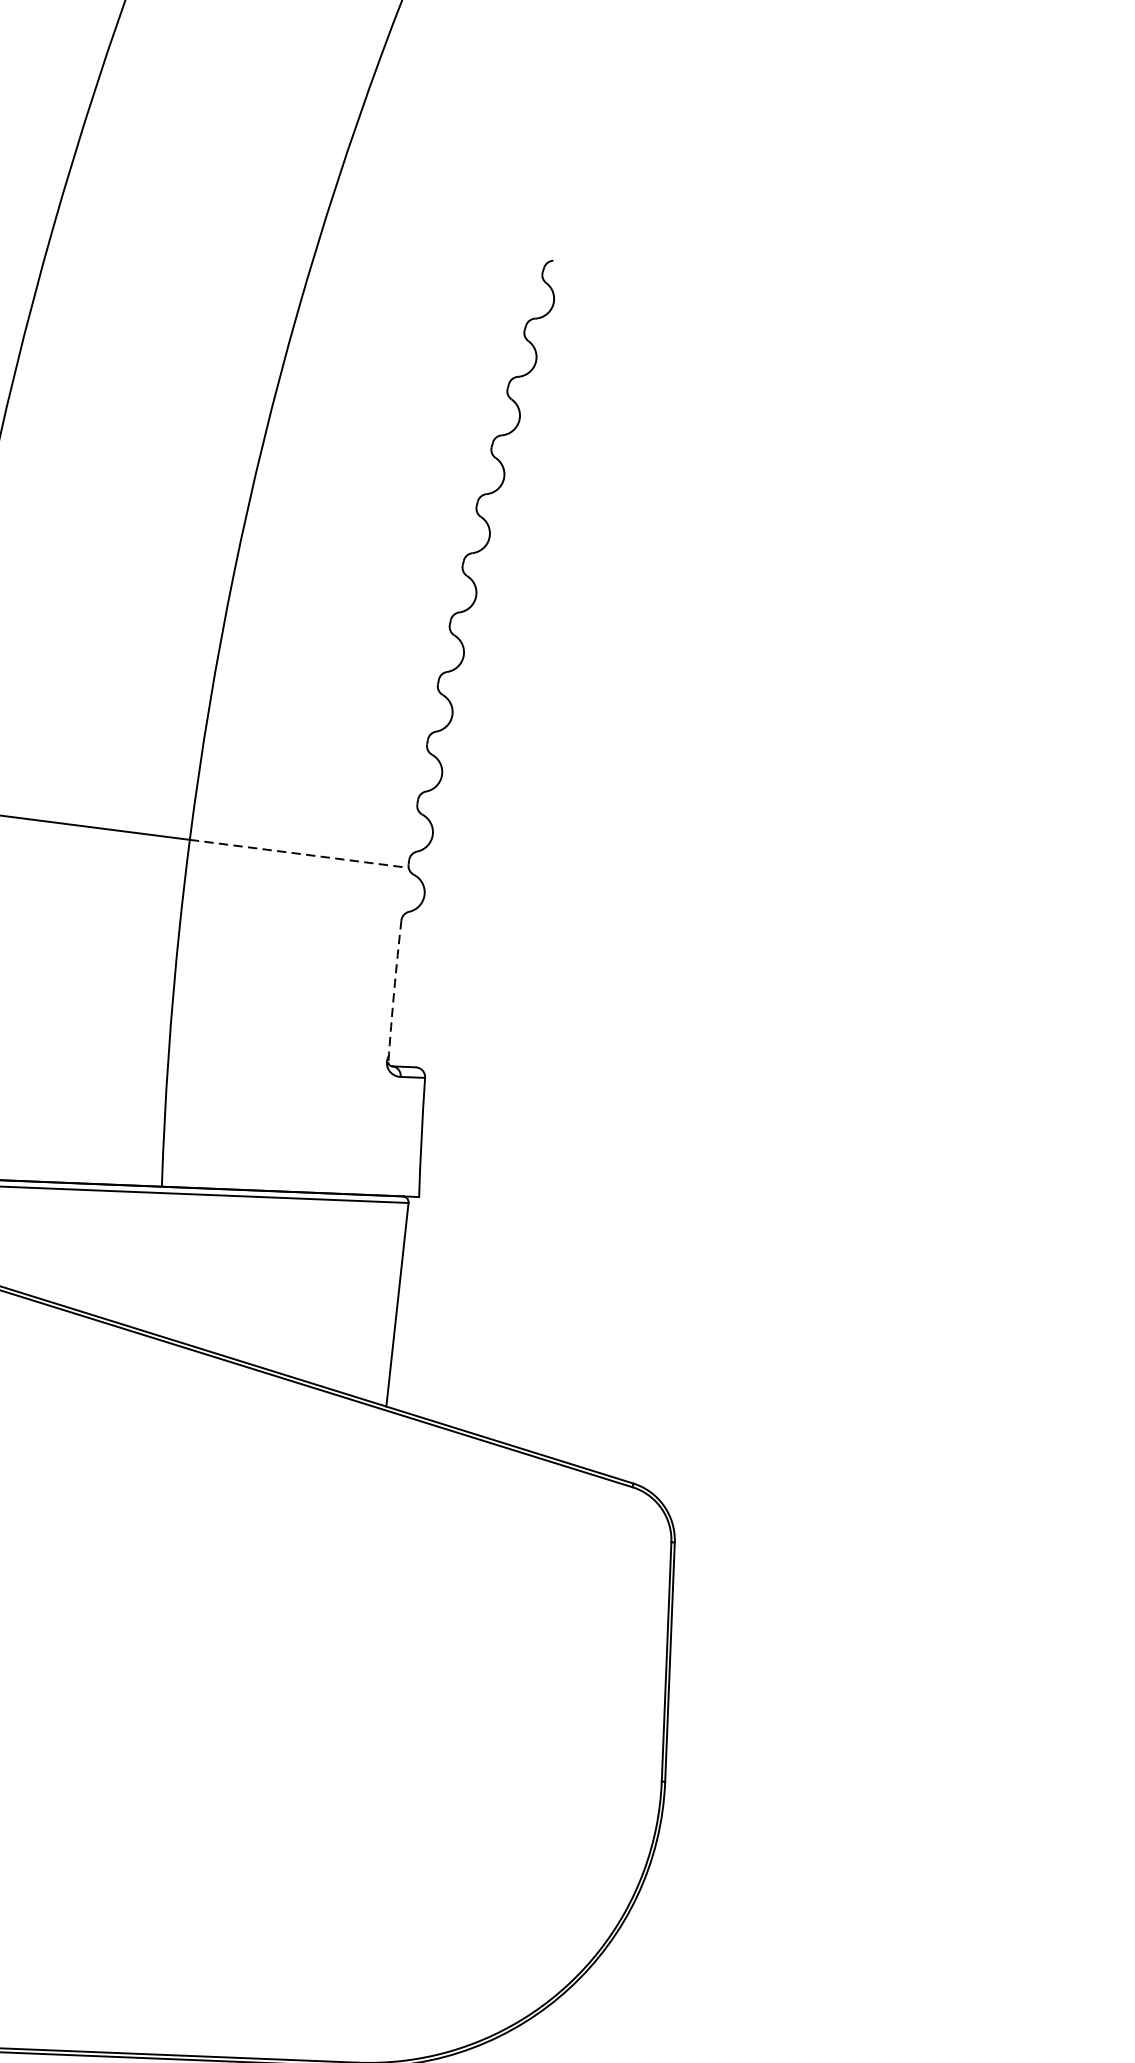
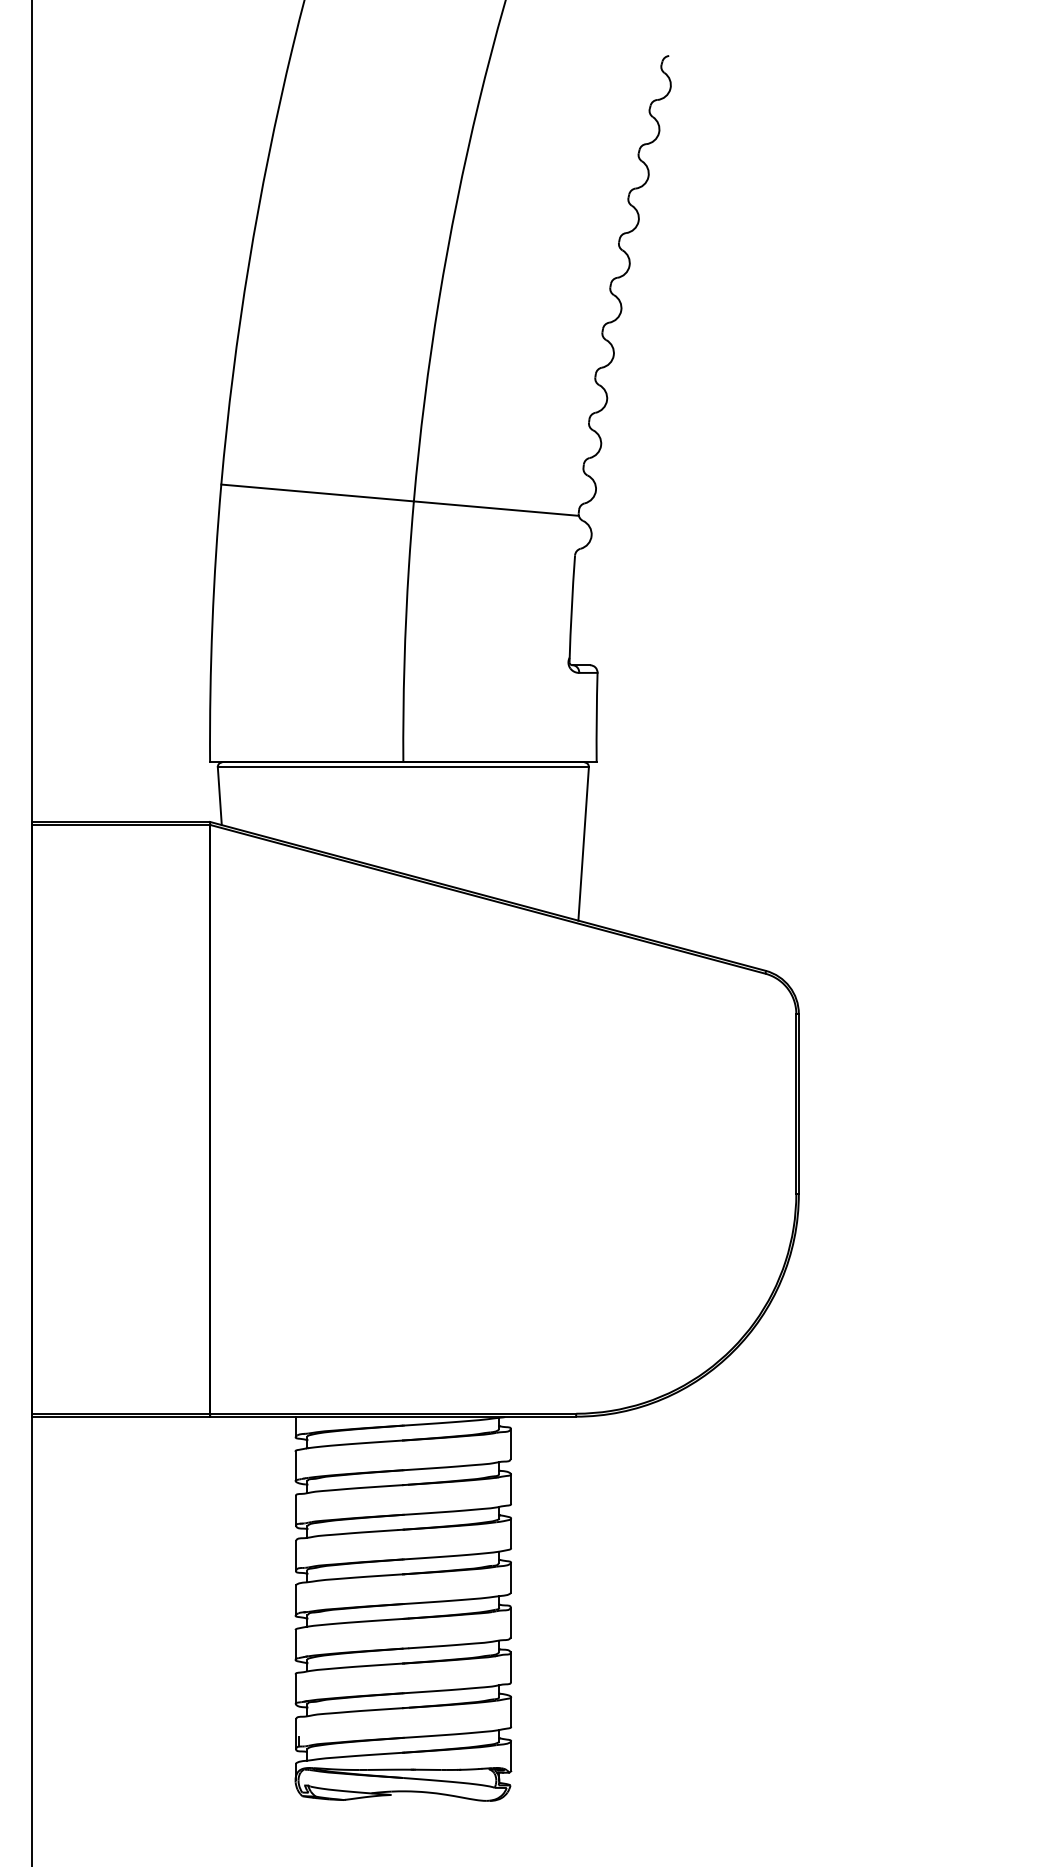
line: (299, 853) -> (496, 508), dashed -> solid
arc: (393, 990) -> (571, 608), dashed -> solid

